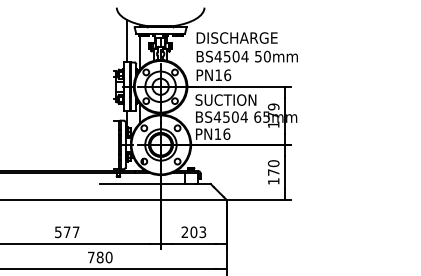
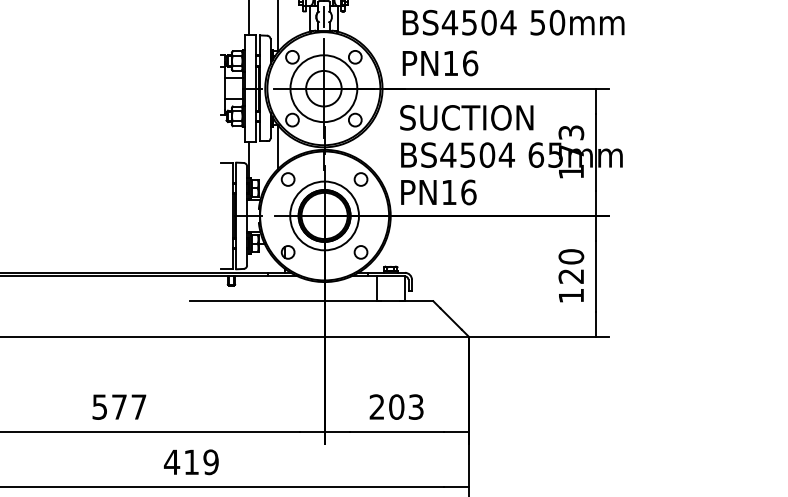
text: (273, 106) -> (570, 131), 179 -> 173
text: (273, 172) -> (570, 276), 170 -> 120
text: (99, 257) -> (190, 462), 780 -> 419

